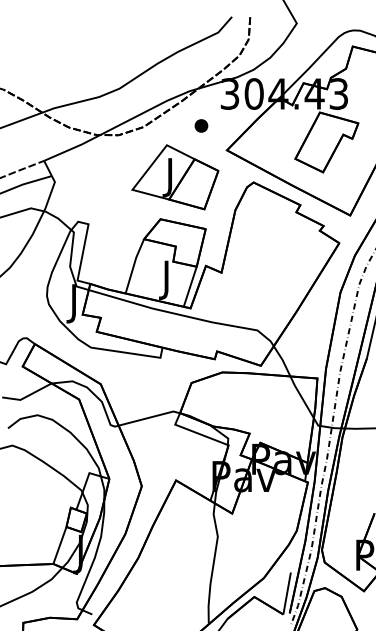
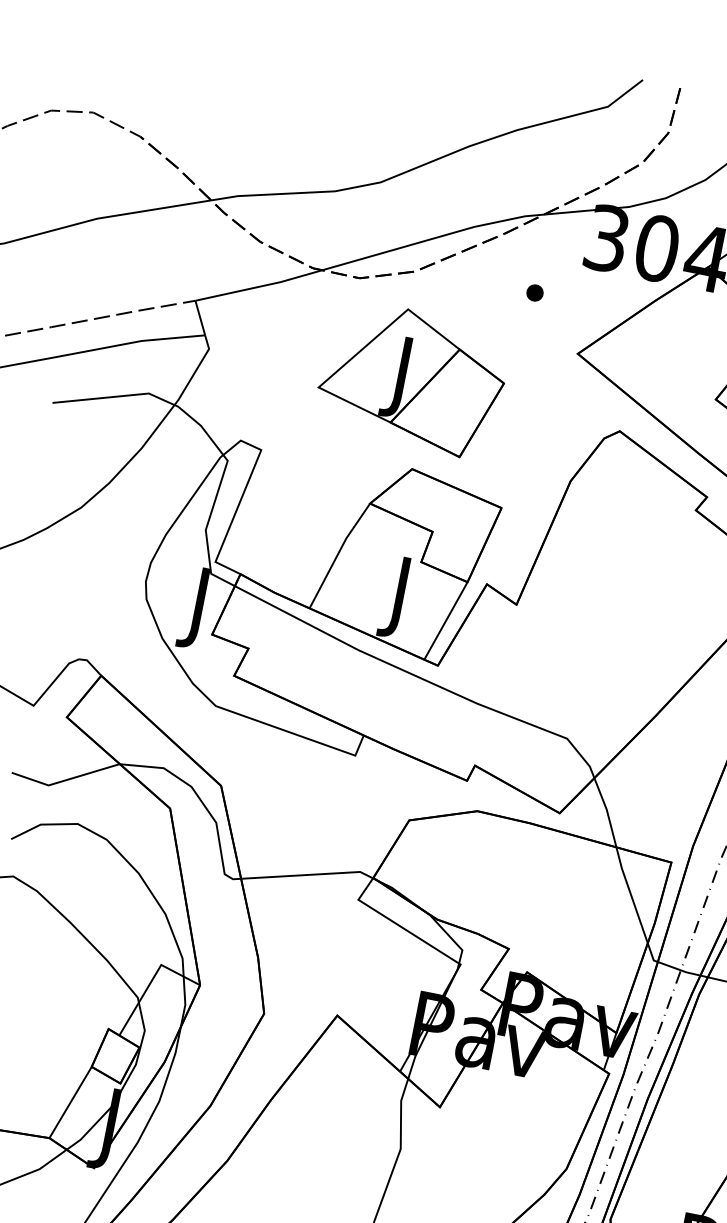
part: (201, 125) -> (535, 292), size x0.6
part: (175, 177) -> (412, 379), moved

